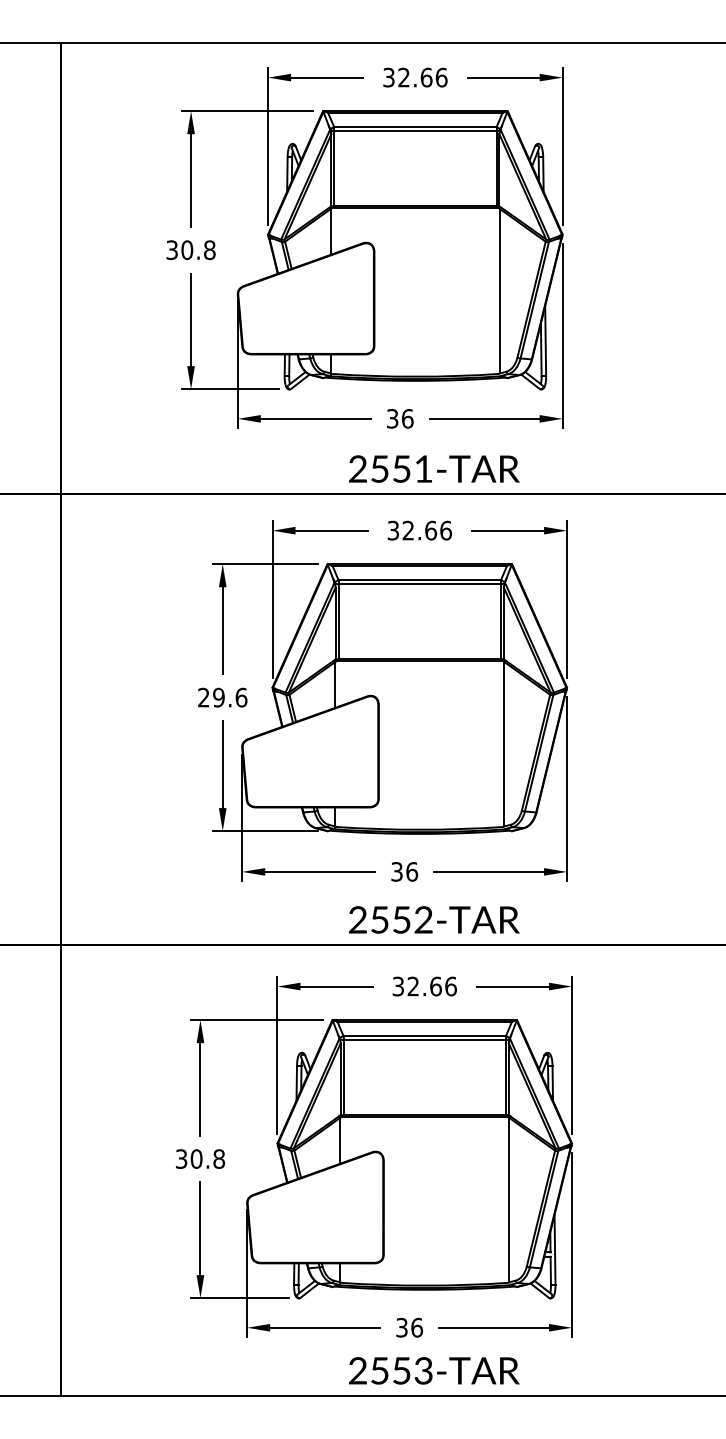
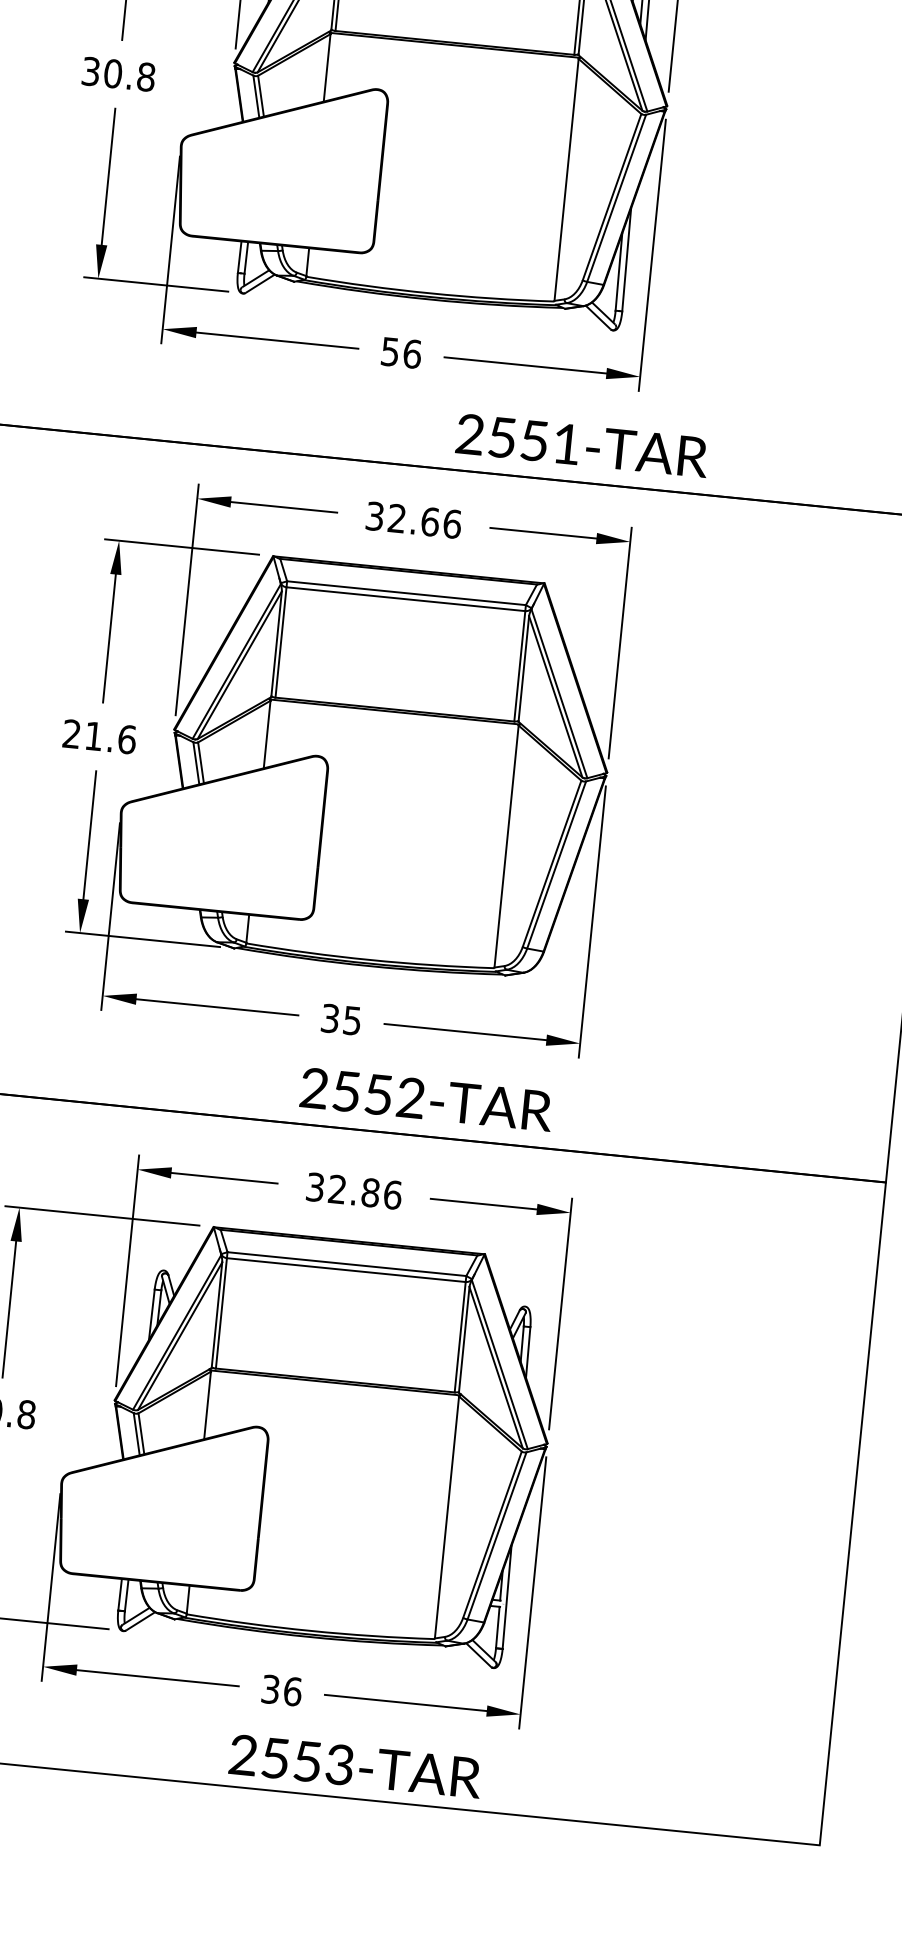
text: (392, 418) -> (390, 351), 36 -> 56
text: (434, 468) -> (582, 444), moved
text: (218, 697) -> (93, 736), 29.6 -> 21.6
text: (412, 871) -> (353, 1020), 36 -> 35
text: (434, 919) -> (426, 1098), moved
text: (435, 986) -> (370, 1192), 32.66 -> 32.86
text: (434, 1370) -> (355, 1765), moved

